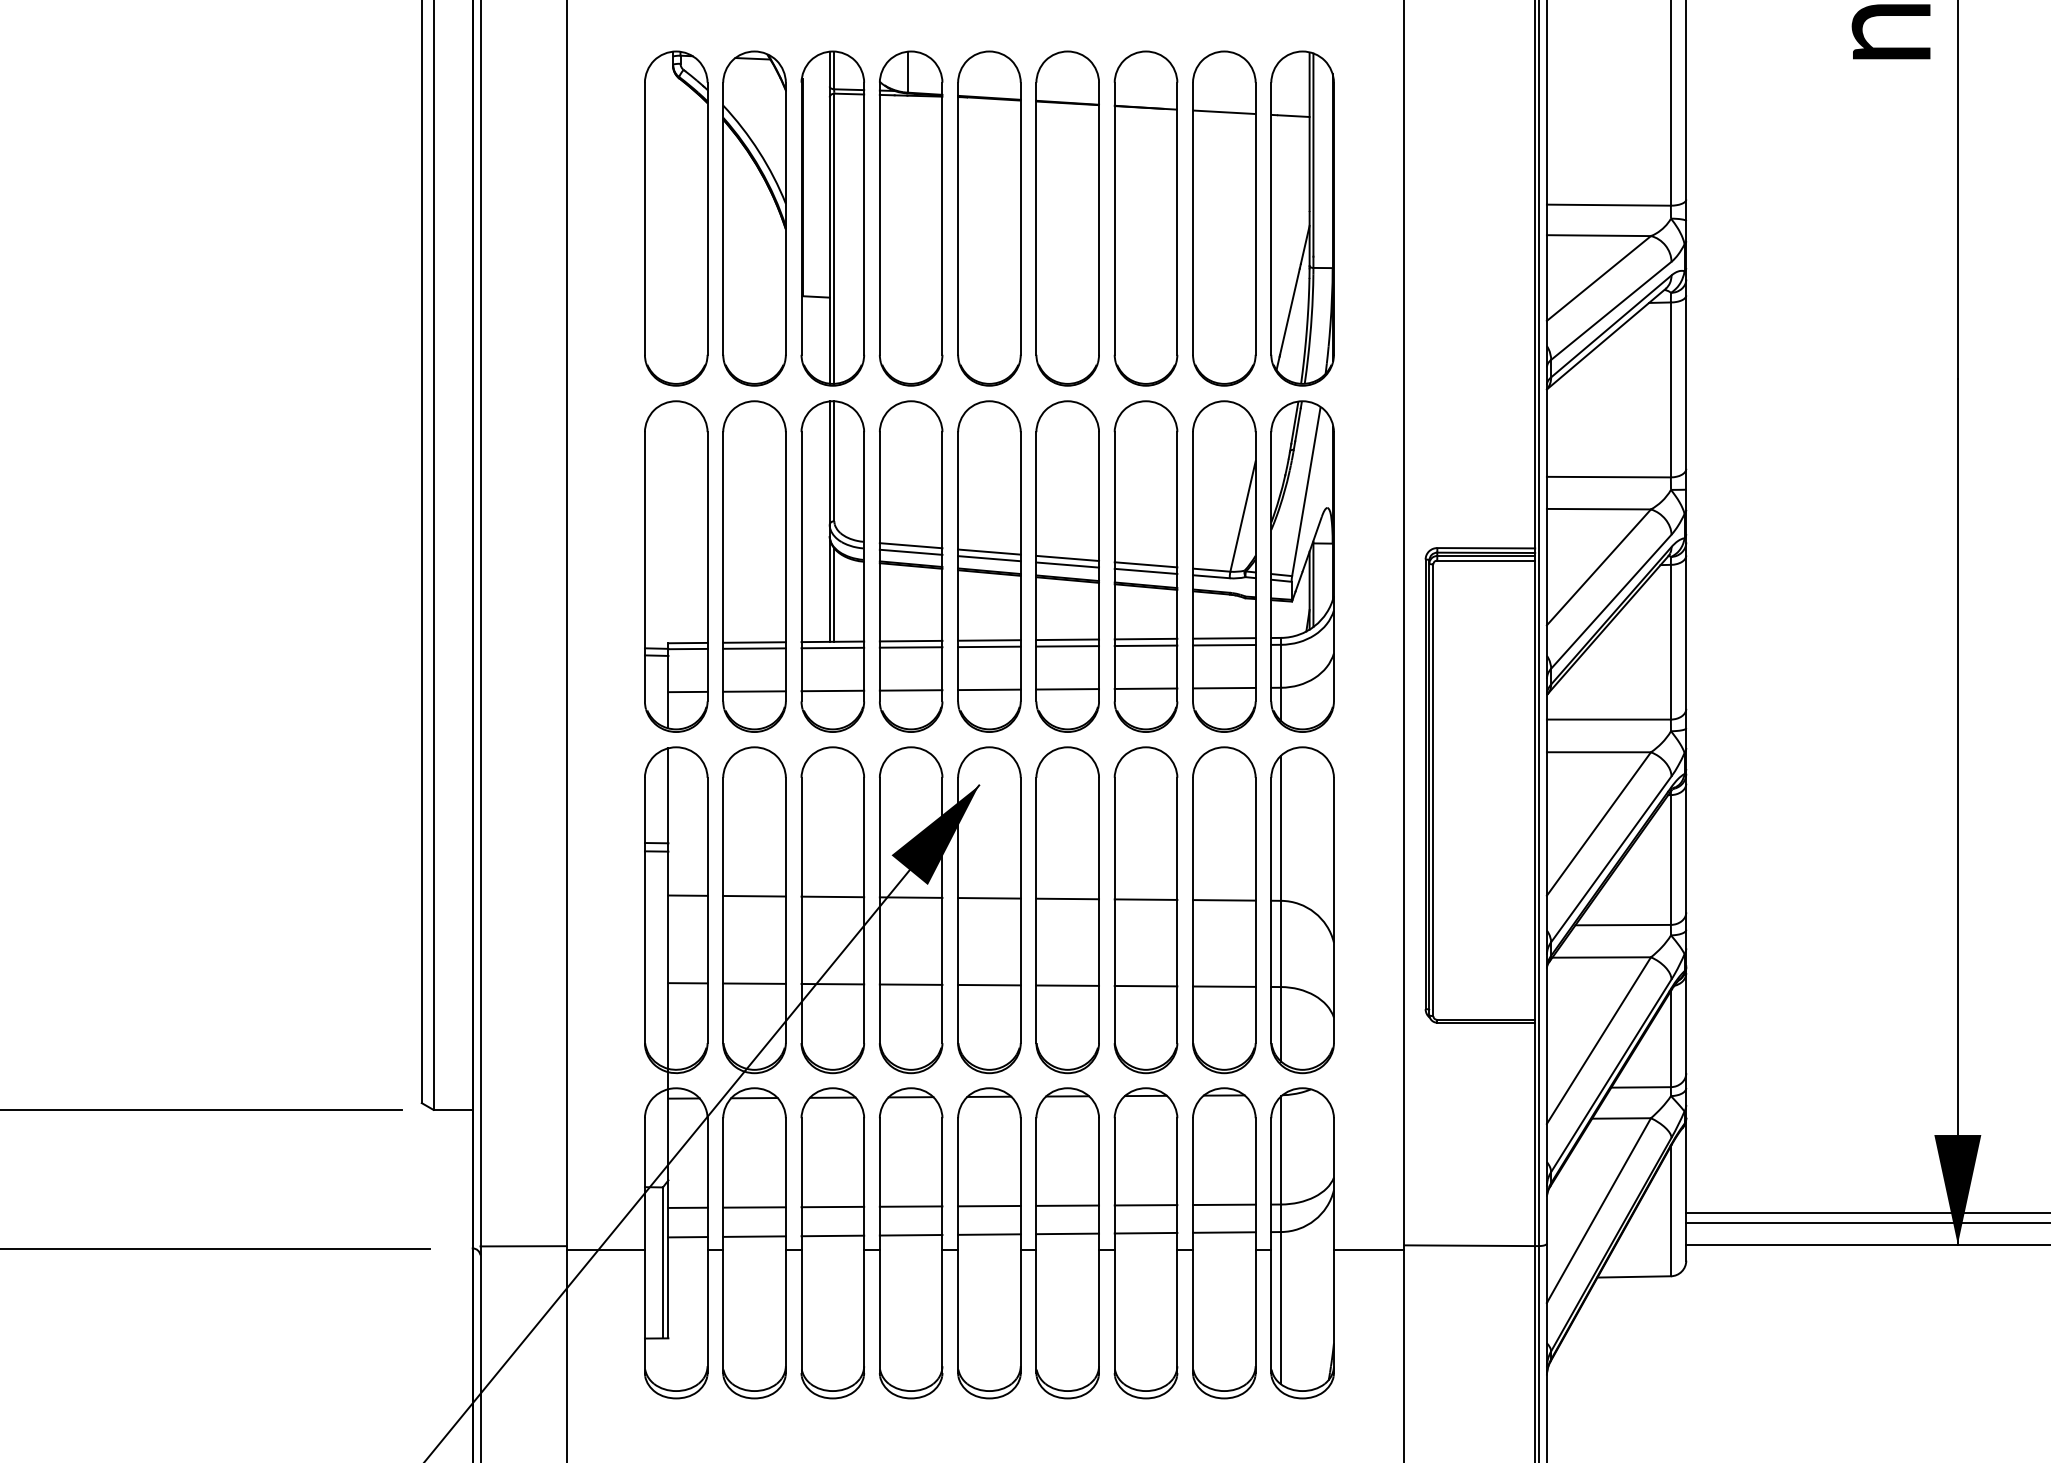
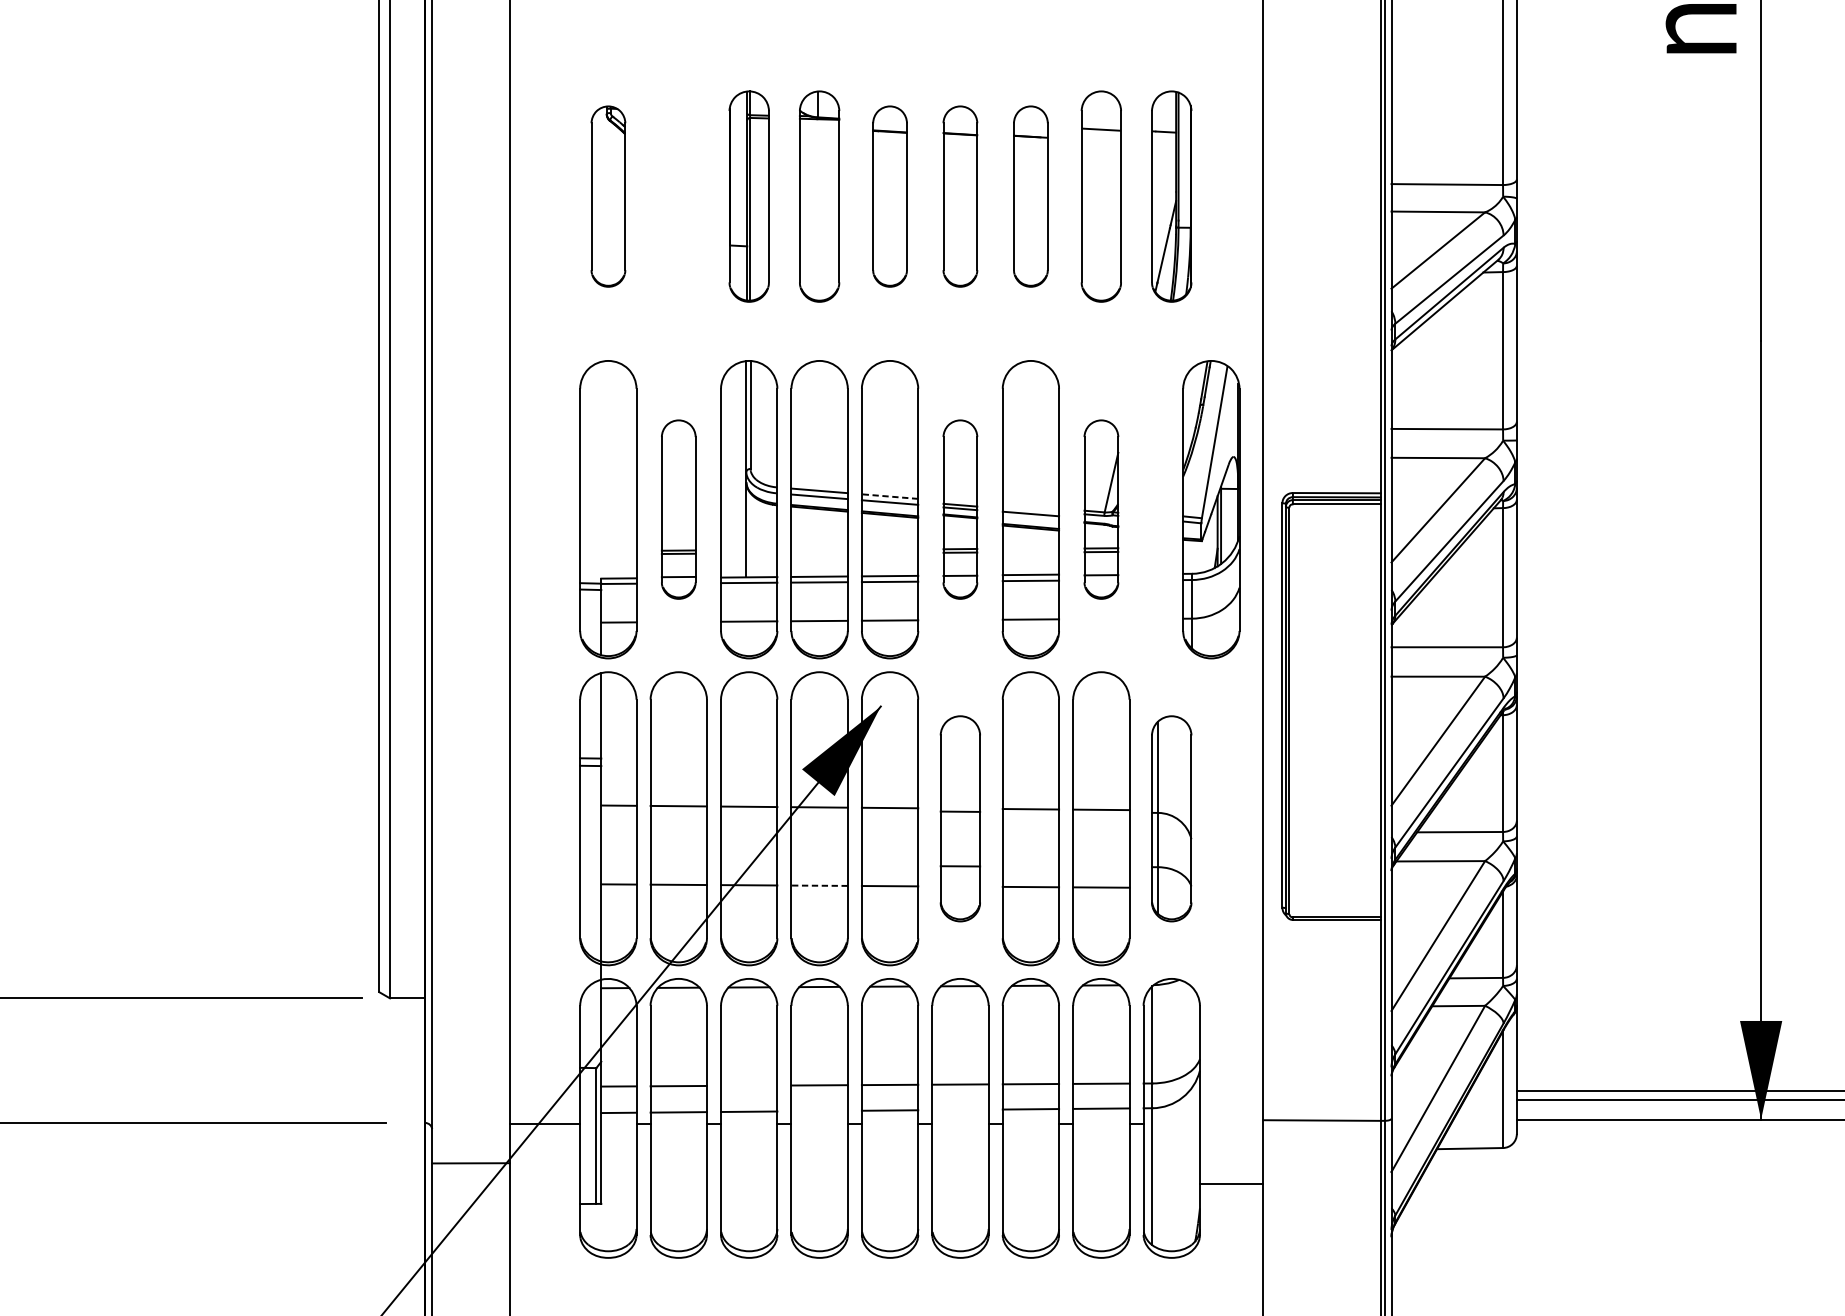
part: (676, 218) -> (608, 196), size x0.6
part: (754, 218) -> (678, 196), removed
part: (832, 218) -> (748, 196), size x0.7
part: (910, 218) -> (819, 196), size x0.7
part: (989, 218) -> (890, 196), size x0.6
part: (1067, 218) -> (960, 196), size x0.6
part: (1145, 218) -> (1030, 196), size x0.6
part: (1224, 218) -> (1101, 196), size x0.7
part: (1302, 218) -> (1171, 196), size x0.7
line: (988, 552) -> (889, 496), solid -> dashed
line: (1145, 564) -> (1030, 507), removed
part: (754, 566) -> (678, 509), size x0.6
part: (1067, 566) -> (960, 509), size x0.6
part: (1224, 566) -> (1101, 509), size x0.6
part: (1302, 566) -> (1211, 509), moved
line: (834, 594) -> (750, 534), removed
part: (1067, 910) -> (960, 819), size x0.7
part: (1302, 910) -> (1171, 819), size x0.7
line: (910, 984) -> (819, 885), solid -> dashed
line: (832, 1206) -> (748, 1085), removed
line: (1067, 1233) -> (960, 1109), removed
line: (910, 1235) -> (819, 1111), removed
line: (523, 1246) -> (470, 1163), moved
line: (1368, 1249) -> (1231, 1183), moved

